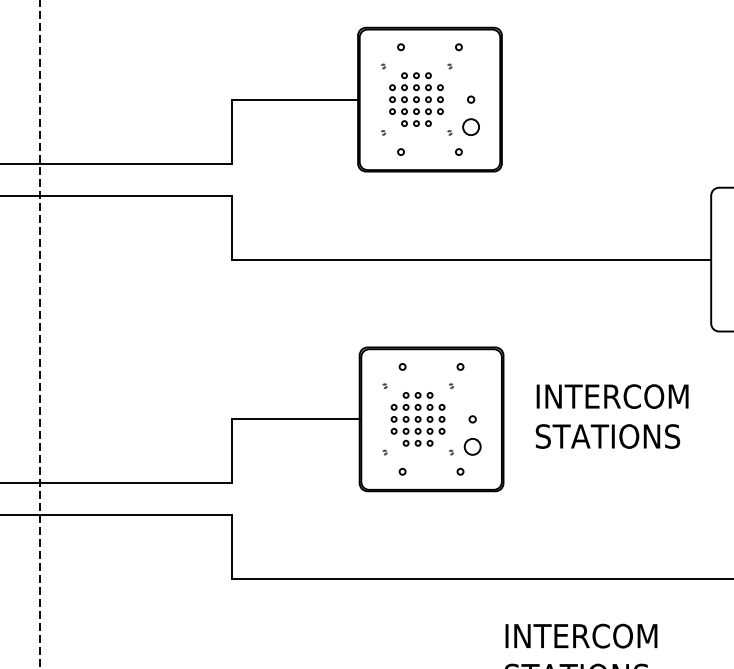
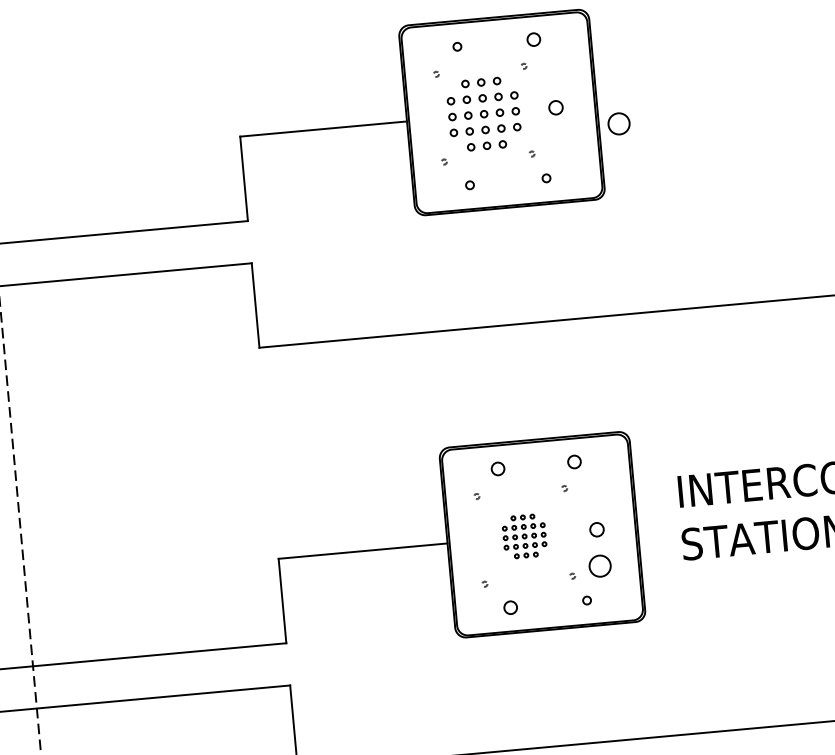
circle: (458, 47) -> (533, 40), size x1.6
circle: (471, 99) -> (556, 107), size x1.6
circle: (470, 126) -> (618, 123), moved
circle: (402, 366) -> (497, 468), size x1.6
circle: (460, 366) -> (574, 461), size x1.6
part: (417, 419) -> (523, 536), size x0.6
circle: (472, 419) -> (596, 530), size x1.6
circle: (402, 471) -> (510, 607), size x1.6

